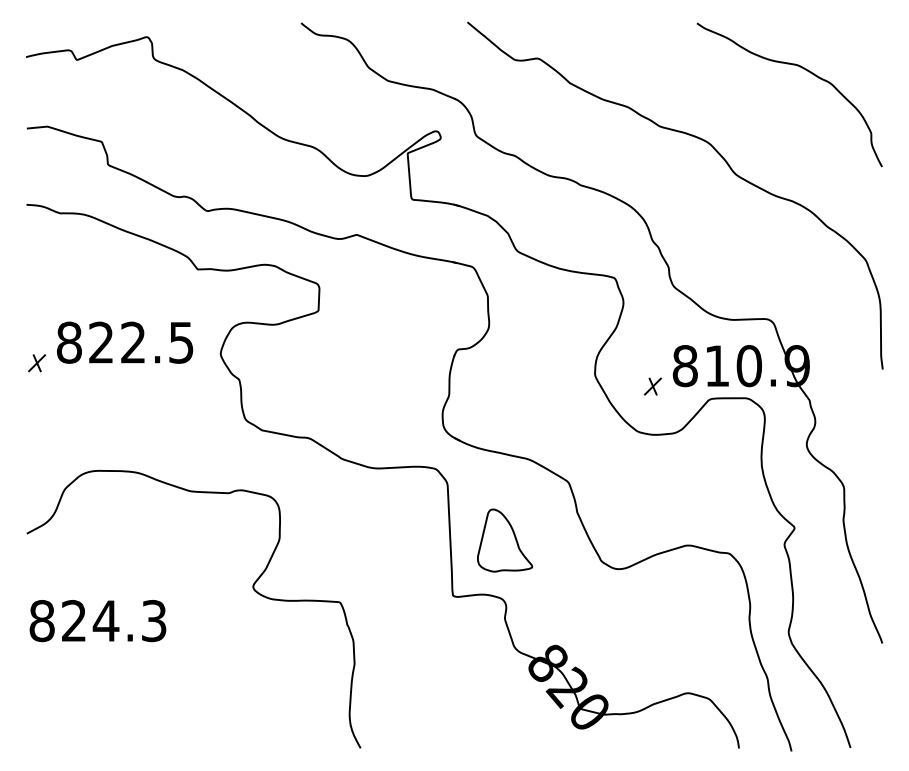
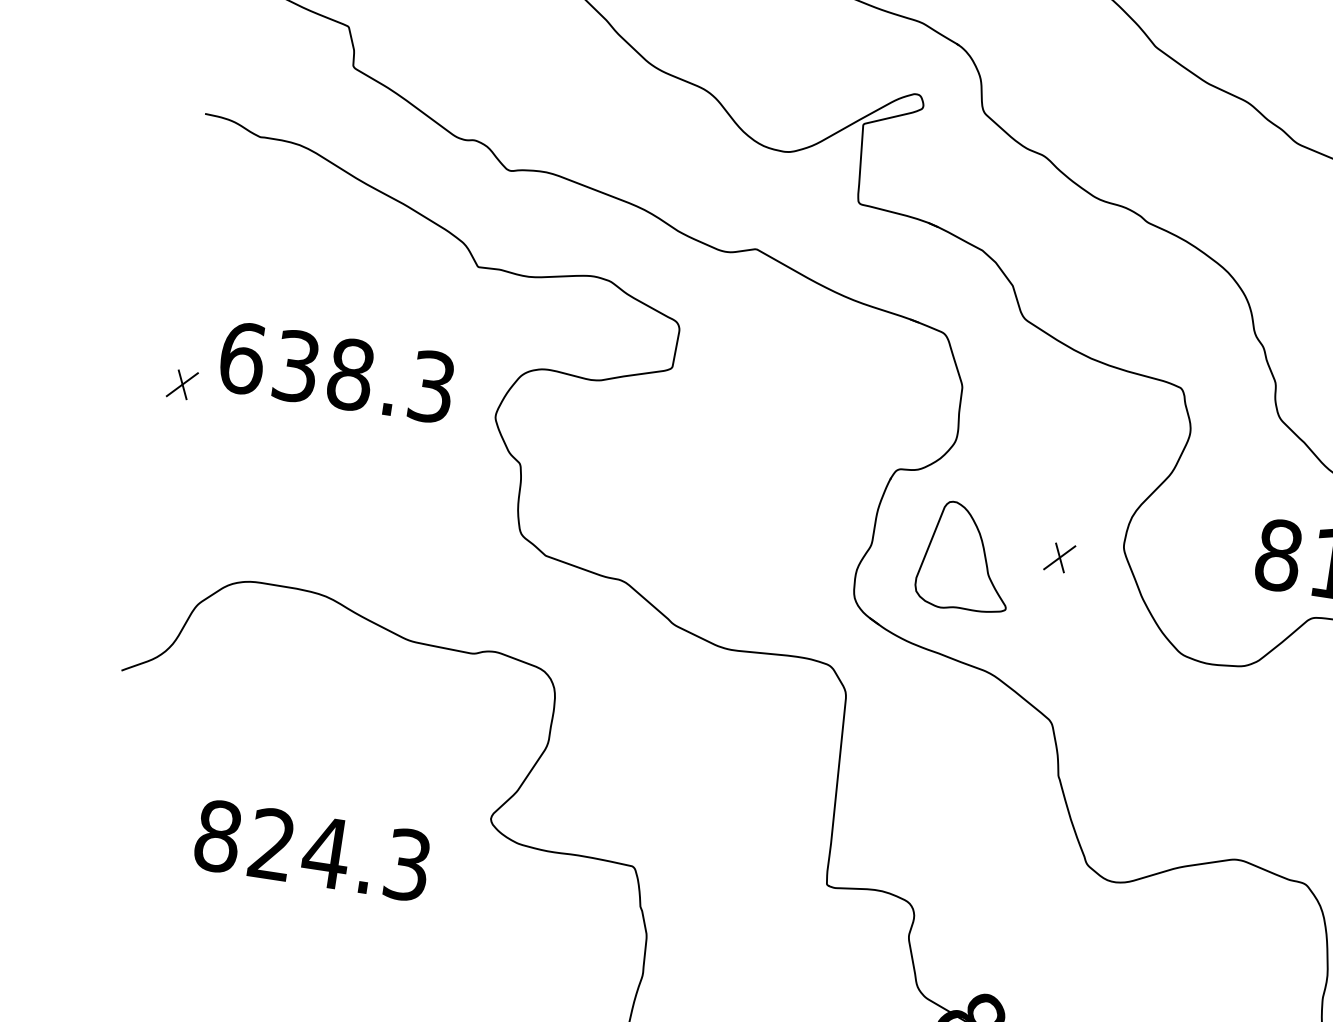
text: (125, 342) -> (337, 372), 822.5 -> 638.3
part: (652, 386) -> (1058, 557), moved
part: (505, 540) -> (967, 557), moved
text: (97, 621) -> (311, 851), moved

